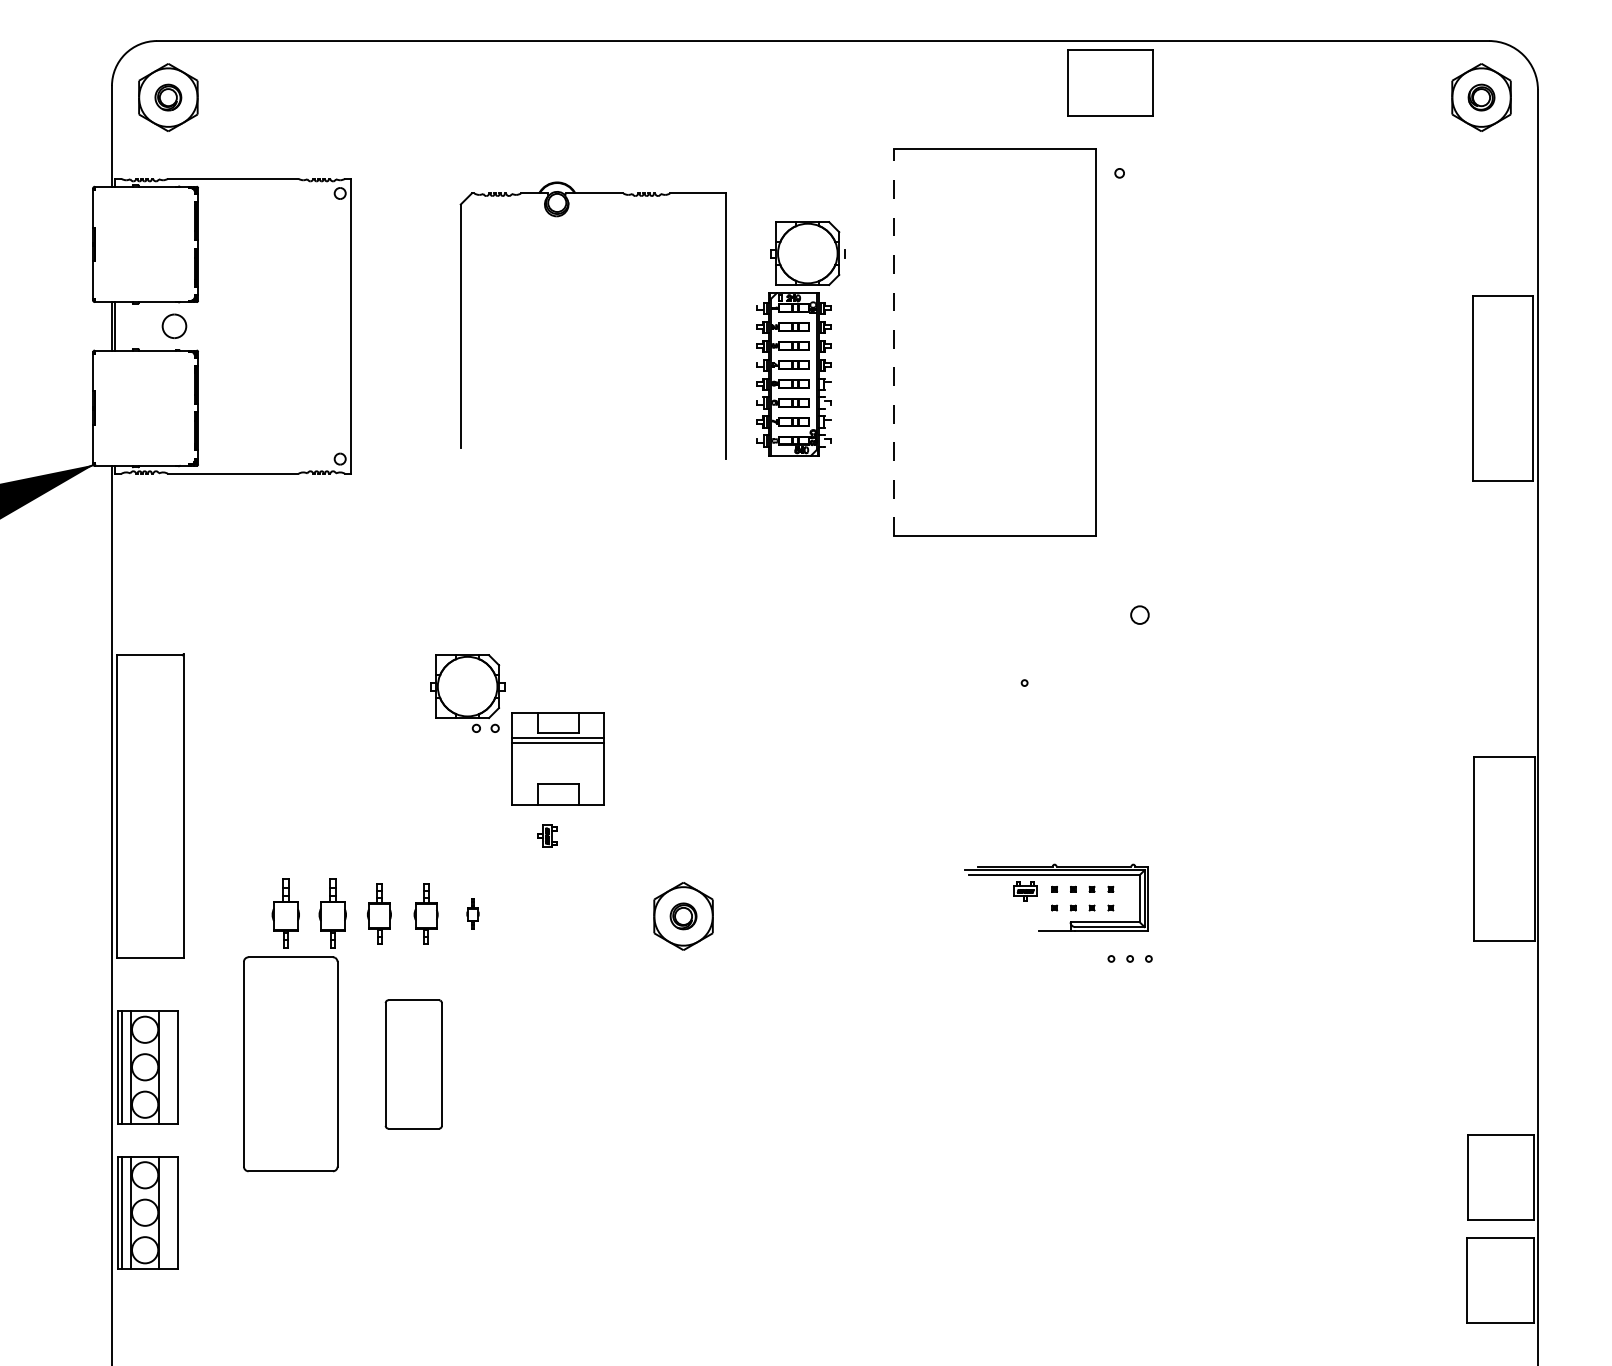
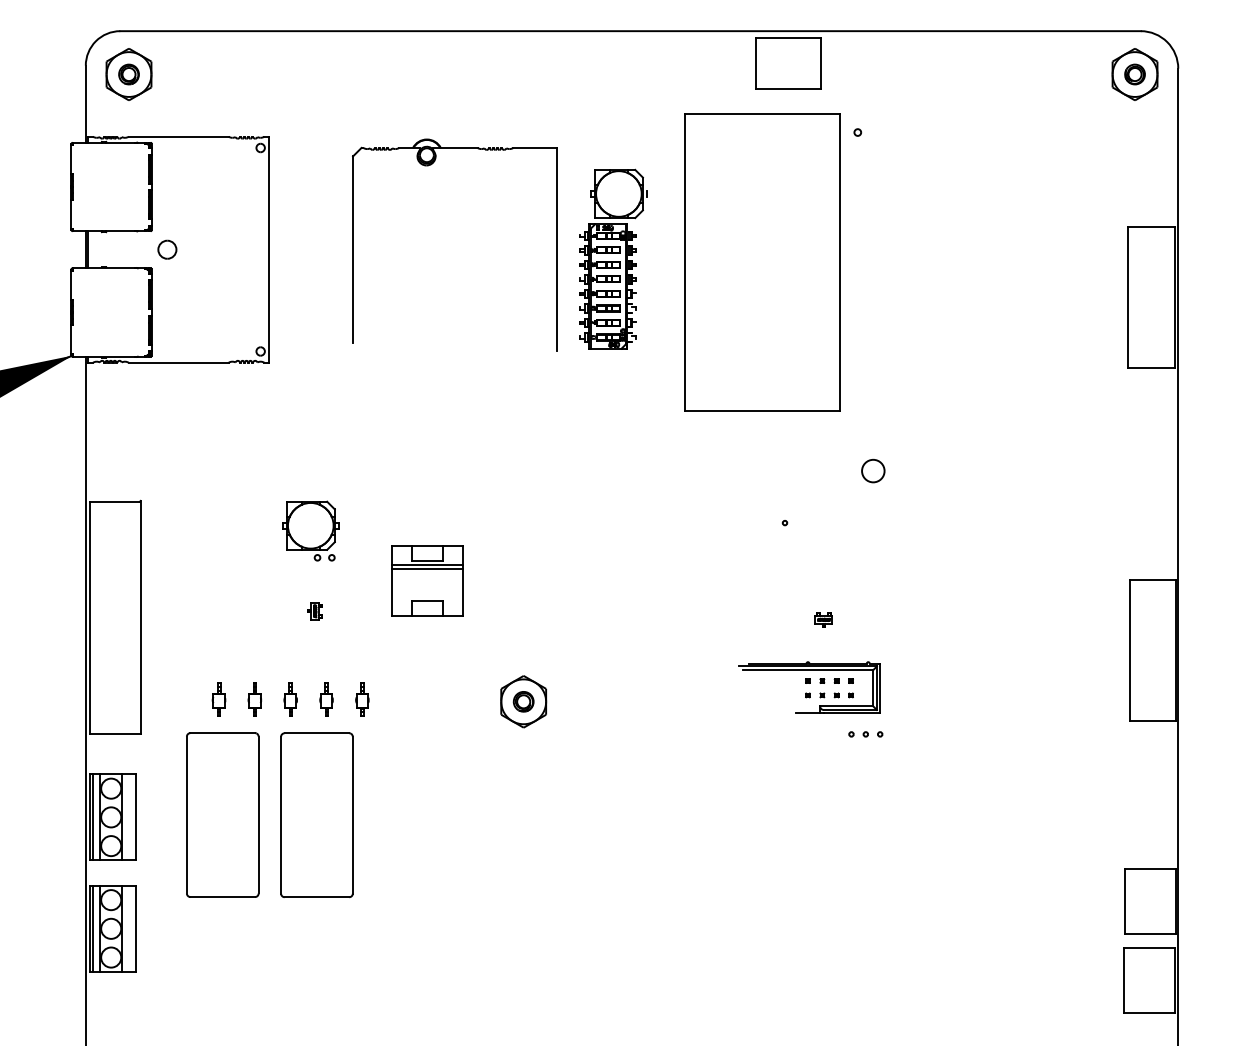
part: (1110, 82) -> (788, 62), moved
part: (174, 325) -> (167, 249), moved
line: (893, 342) -> (684, 262), dashed -> solid
circle: (1139, 614) -> (872, 470), size x1.67
part: (467, 693) -> (310, 531), moved
part: (547, 835) -> (315, 610), moved
part: (1025, 891) -> (823, 619), moved
part: (285, 913) -> (218, 699), size x0.62
part: (332, 913) -> (254, 699), size x0.62
part: (379, 913) -> (290, 699), size x0.71
part: (426, 913) -> (326, 699), size x0.71
part: (472, 913) -> (362, 699), size x1.43
part: (413, 1064) -> (316, 815), size x1.67

